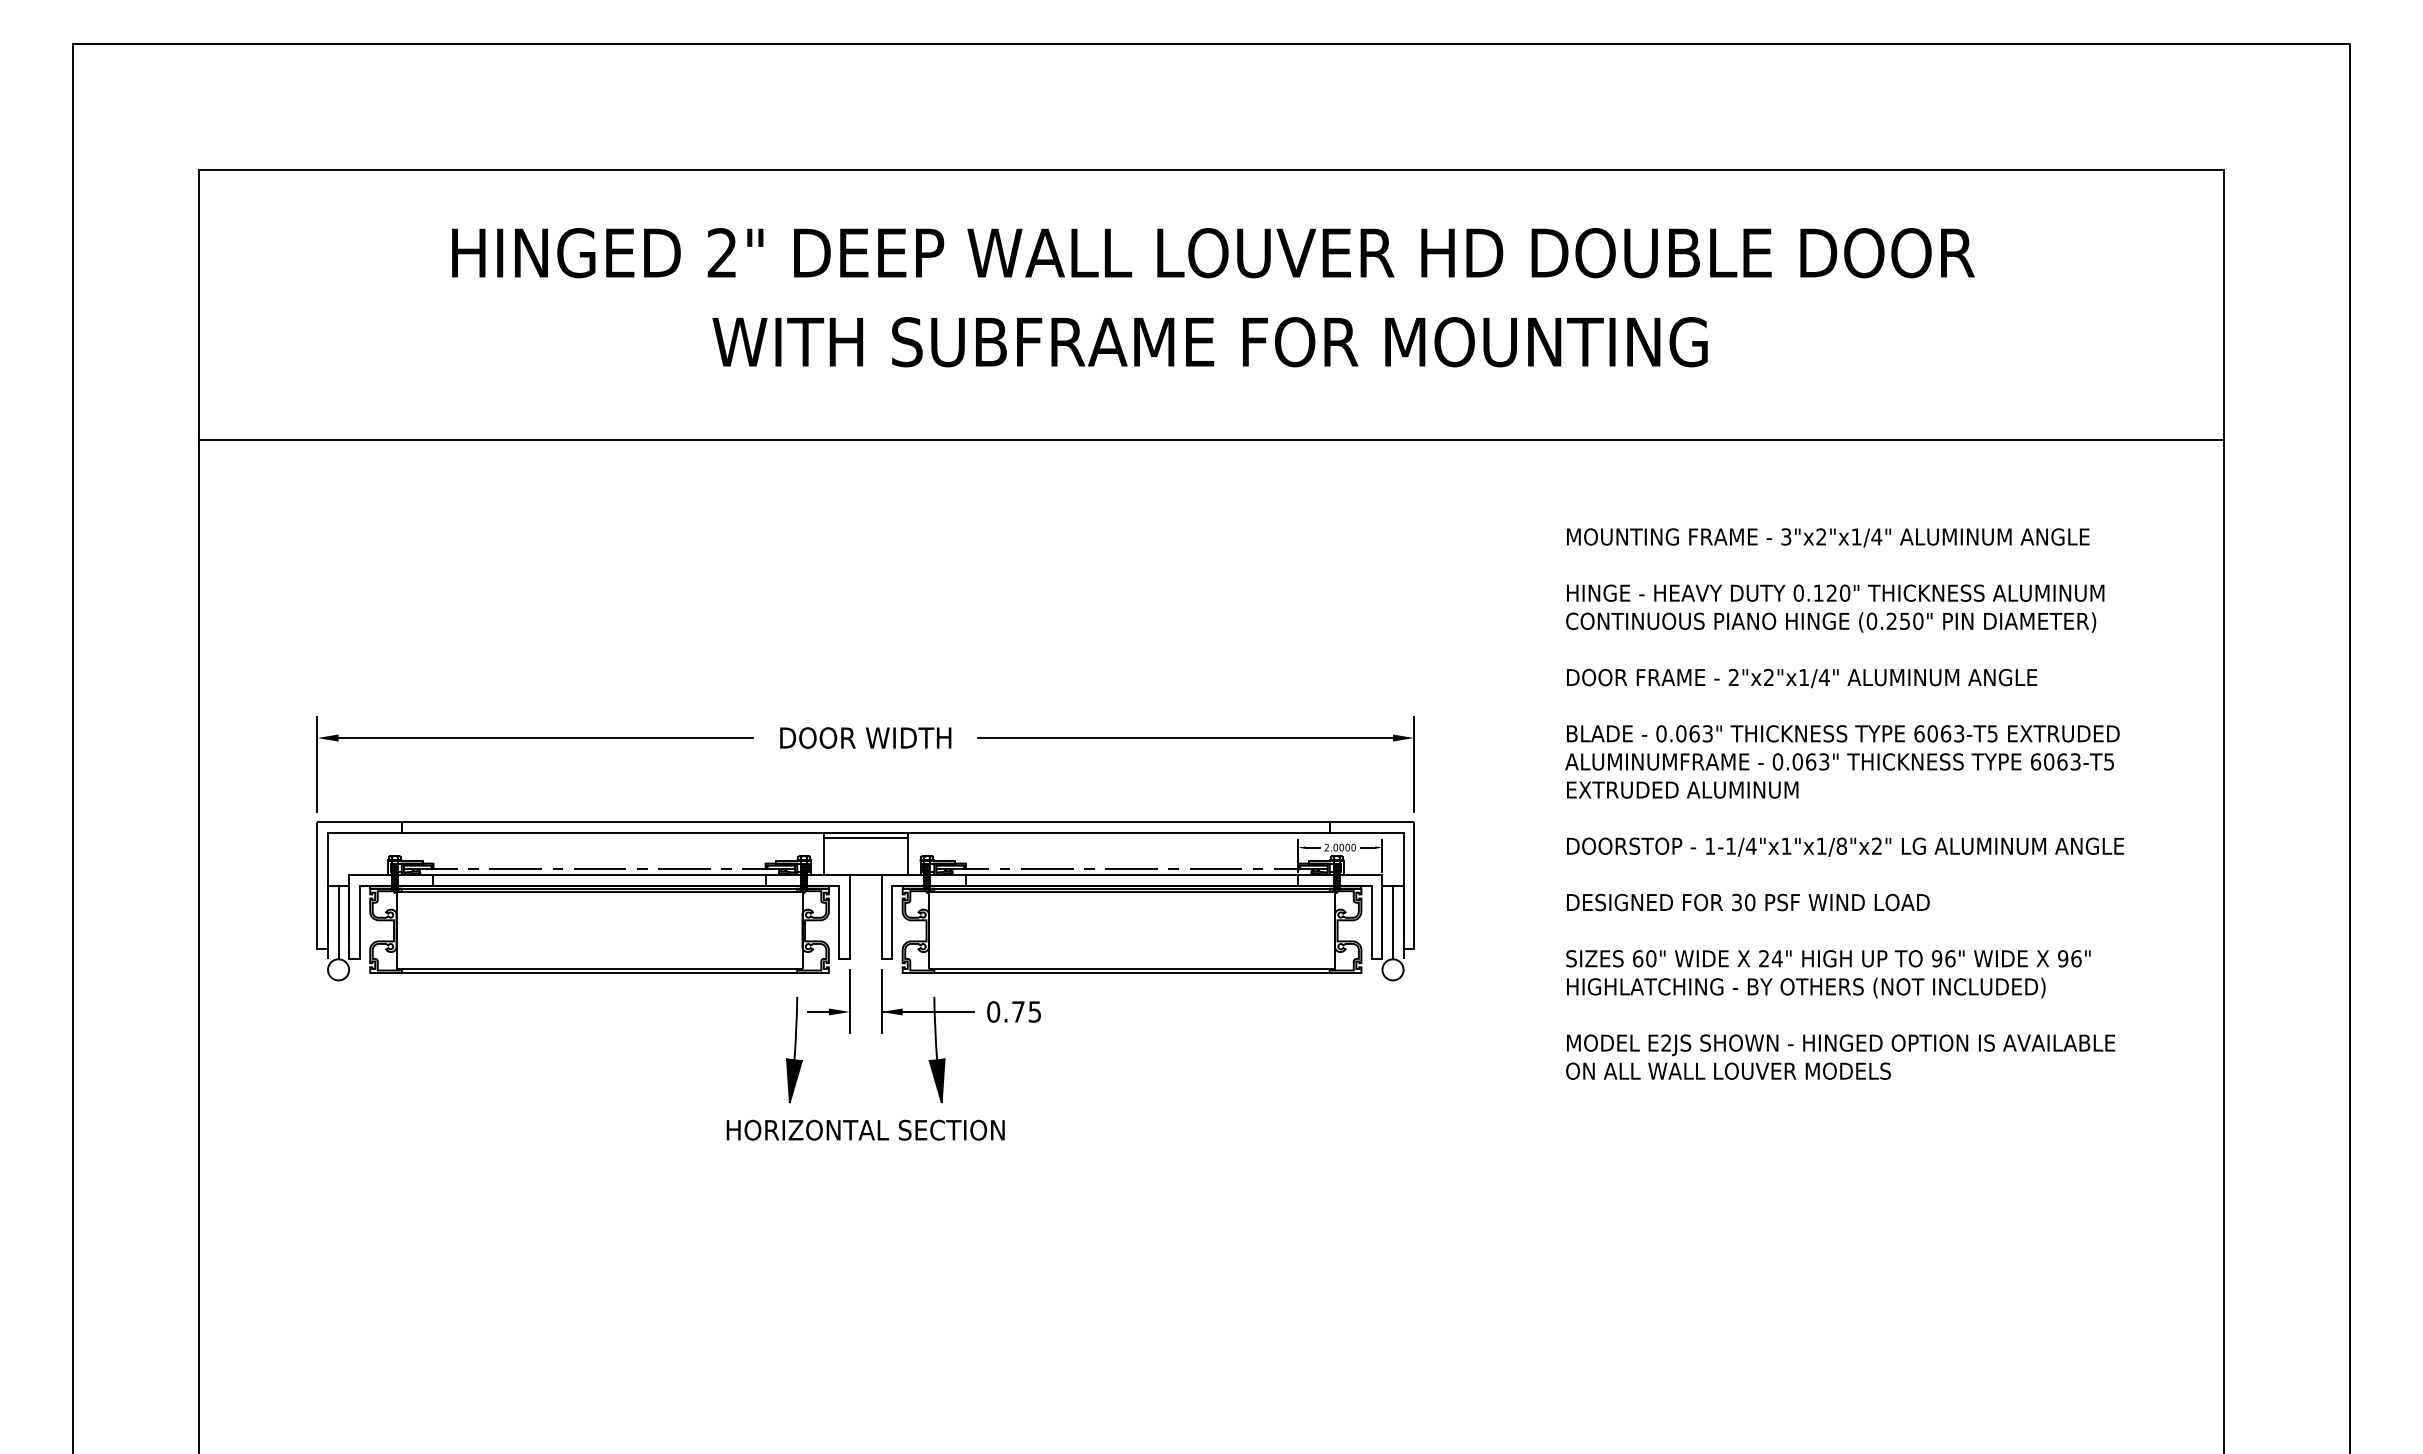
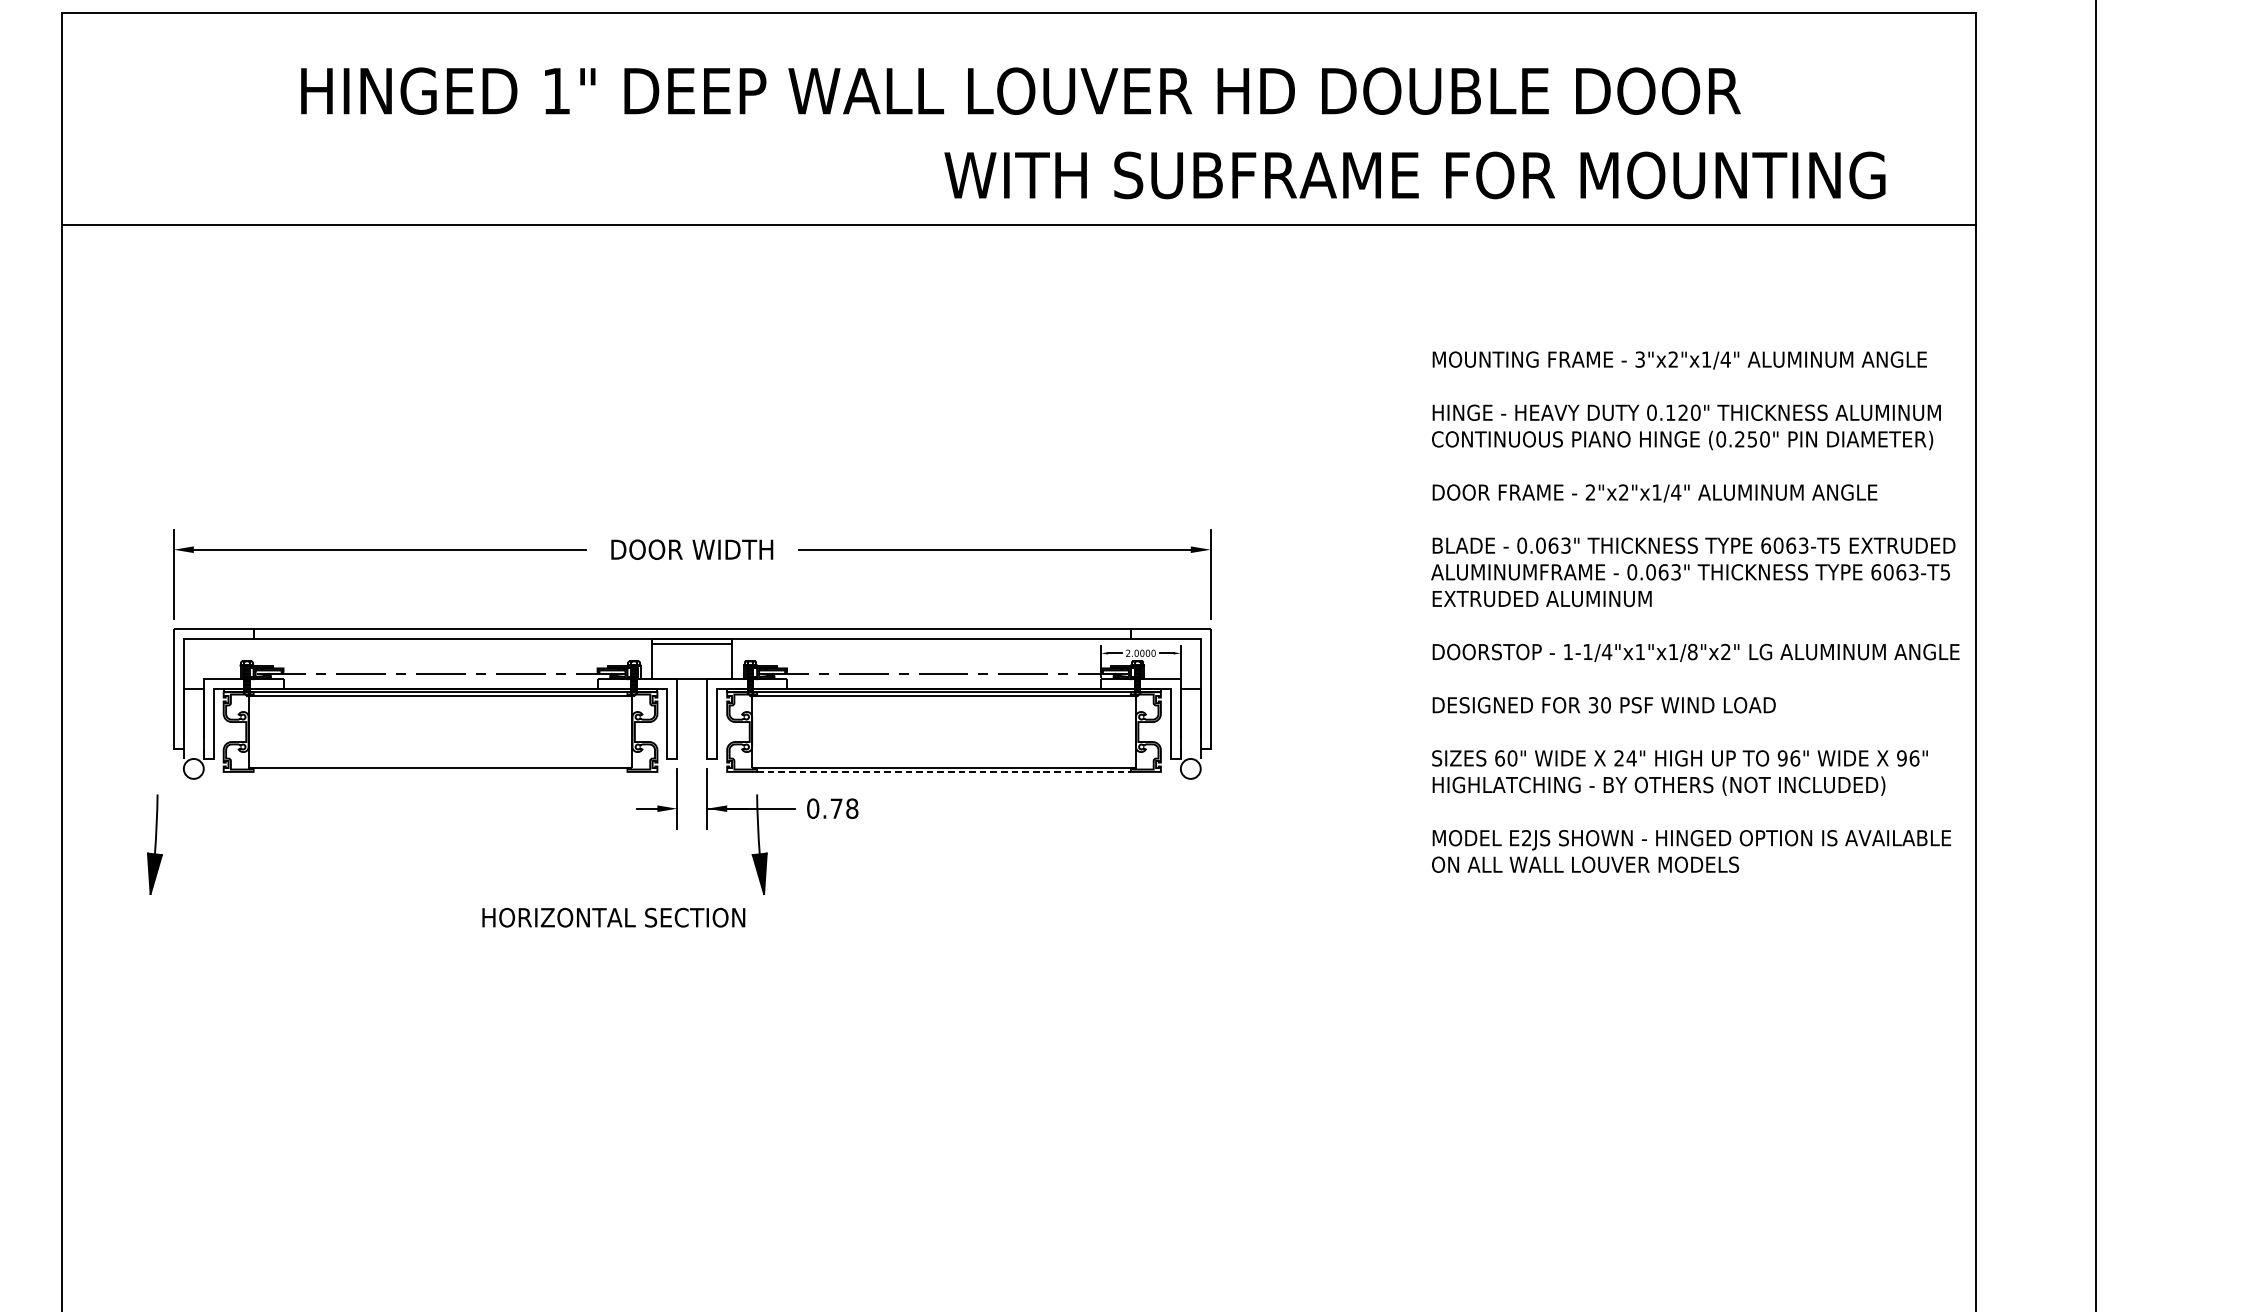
text: (721, 252) -> (555, 90), 2" -> 1"
text: (1209, 342) -> (1414, 175), moved
line: (1211, 440) -> (1019, 225), moved
text: (1844, 803) -> (1695, 611), moved
line: (599, 874) -> (440, 678), removed
line: (1131, 874) -> (943, 678), removed
line: (338, 922) -> (193, 724), removed
line: (1393, 922) -> (1191, 724), removed
line: (599, 973) -> (440, 772), removed
line: (1132, 973) -> (944, 772), solid -> dashed
text: (1034, 1011) -> (851, 808), 0.75 -> 0.78
part: (794, 1049) -> (154, 844), moved
text: (865, 1129) -> (613, 917), moved

